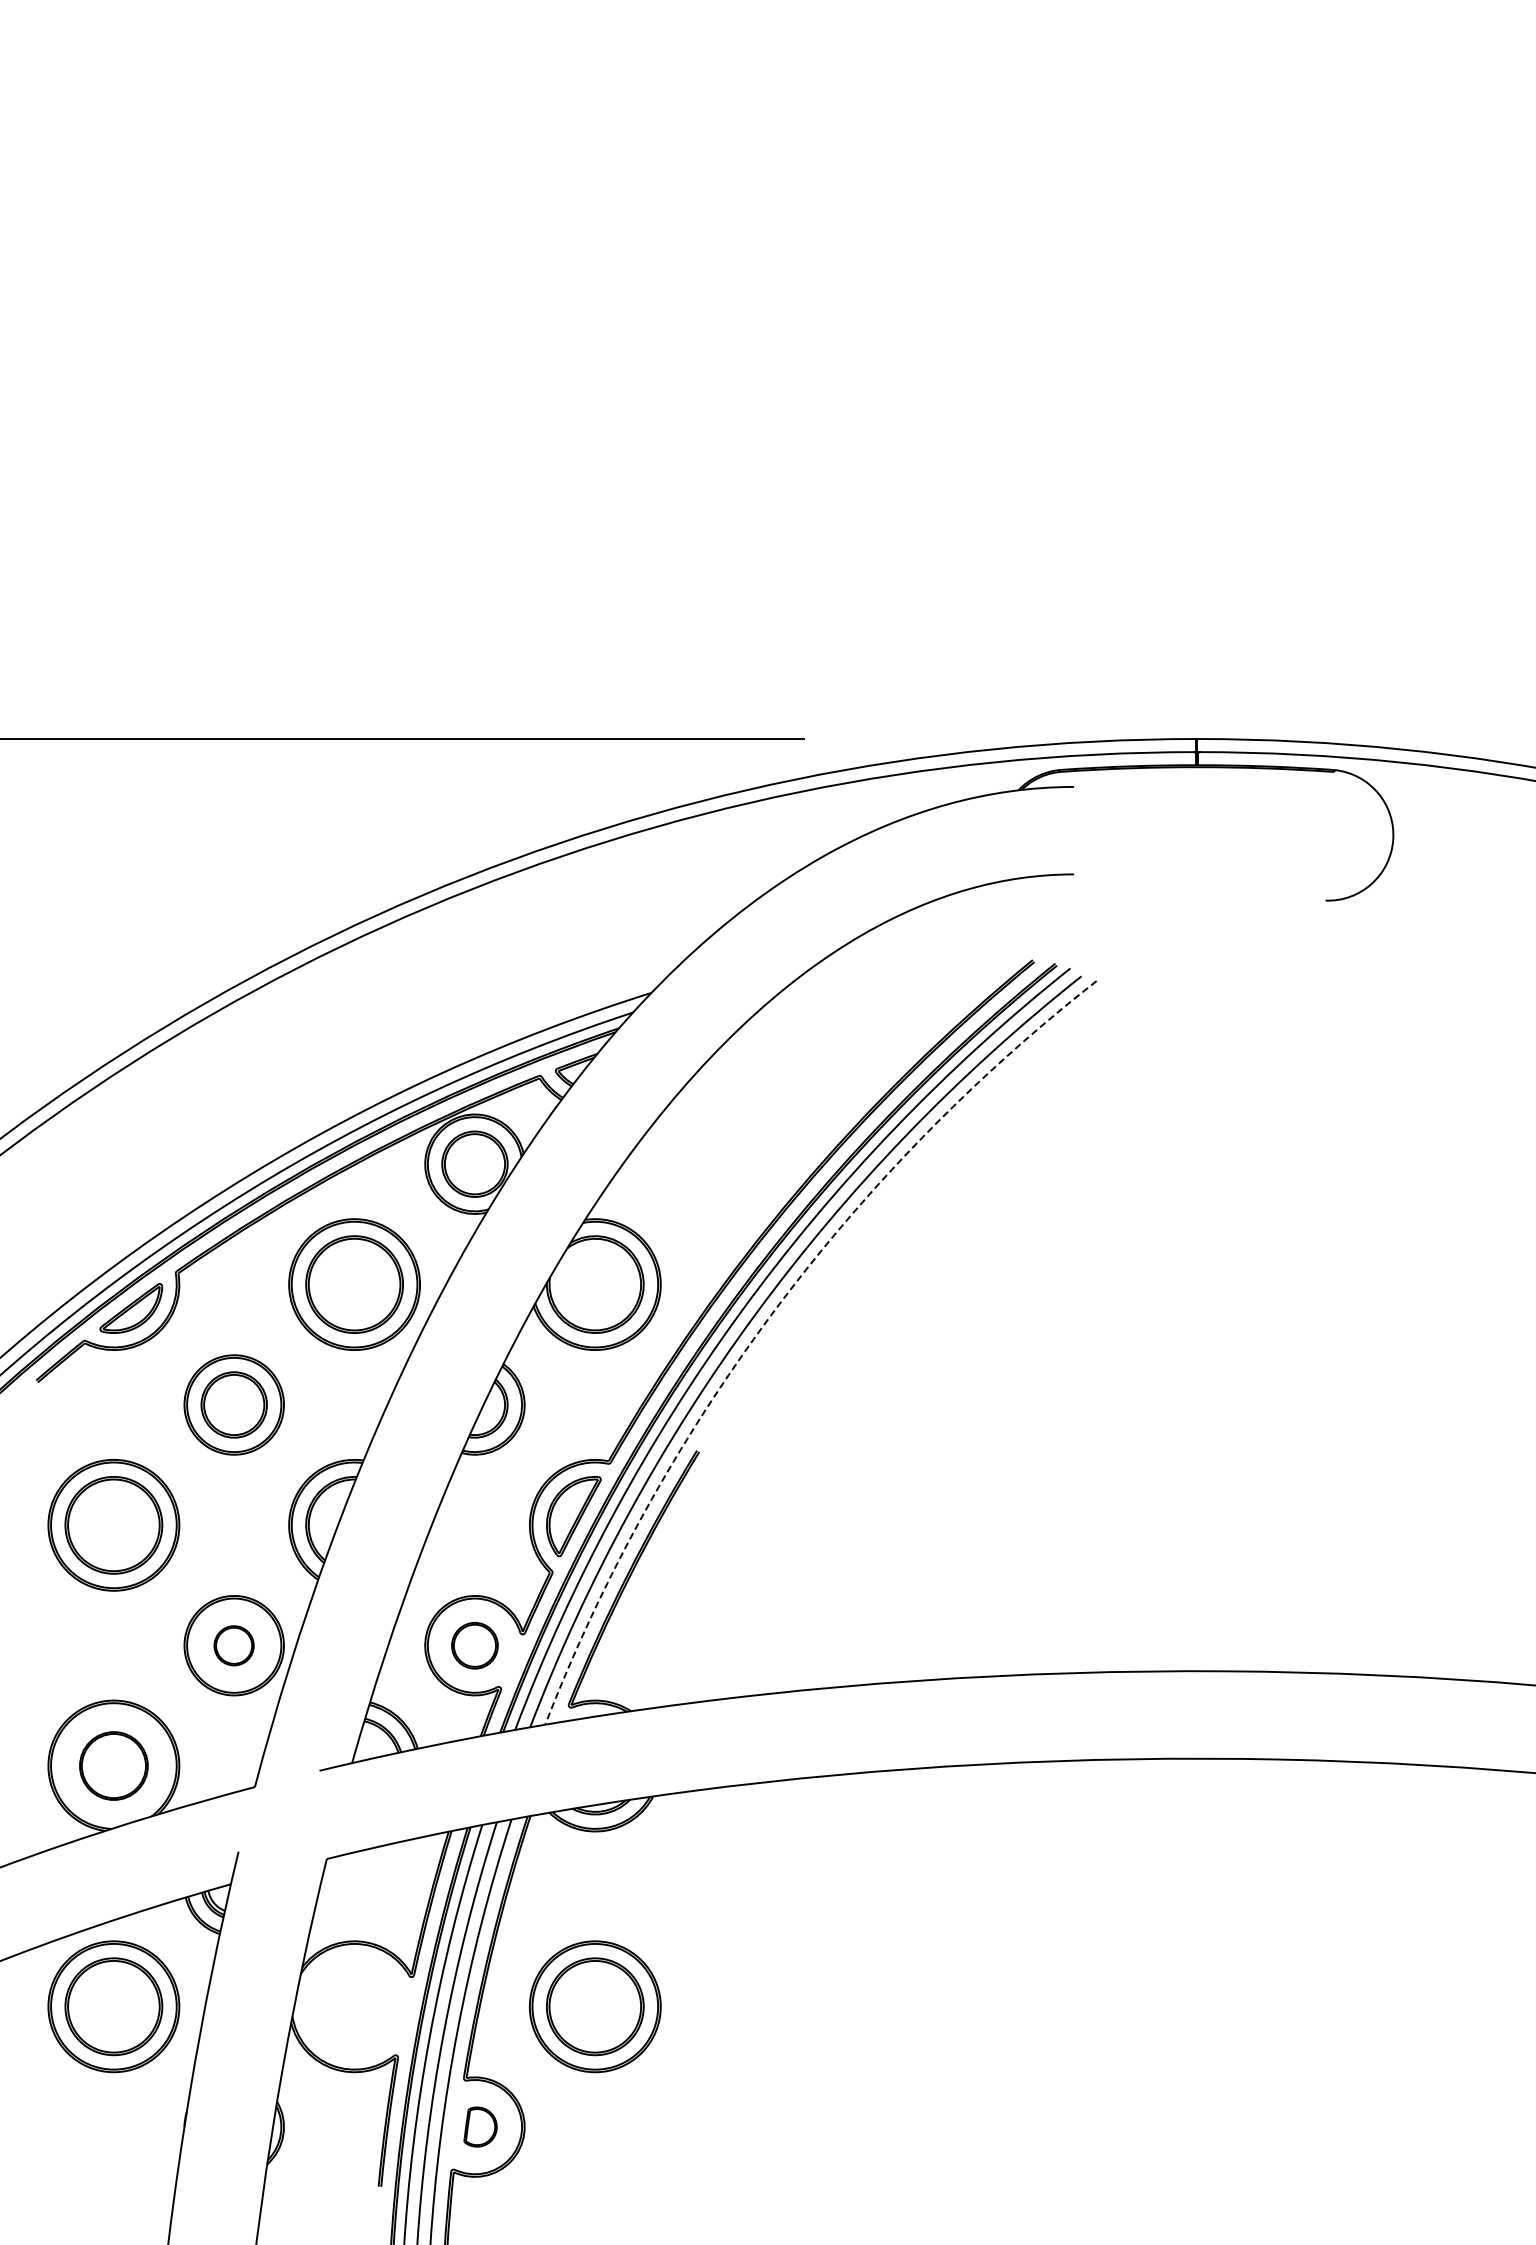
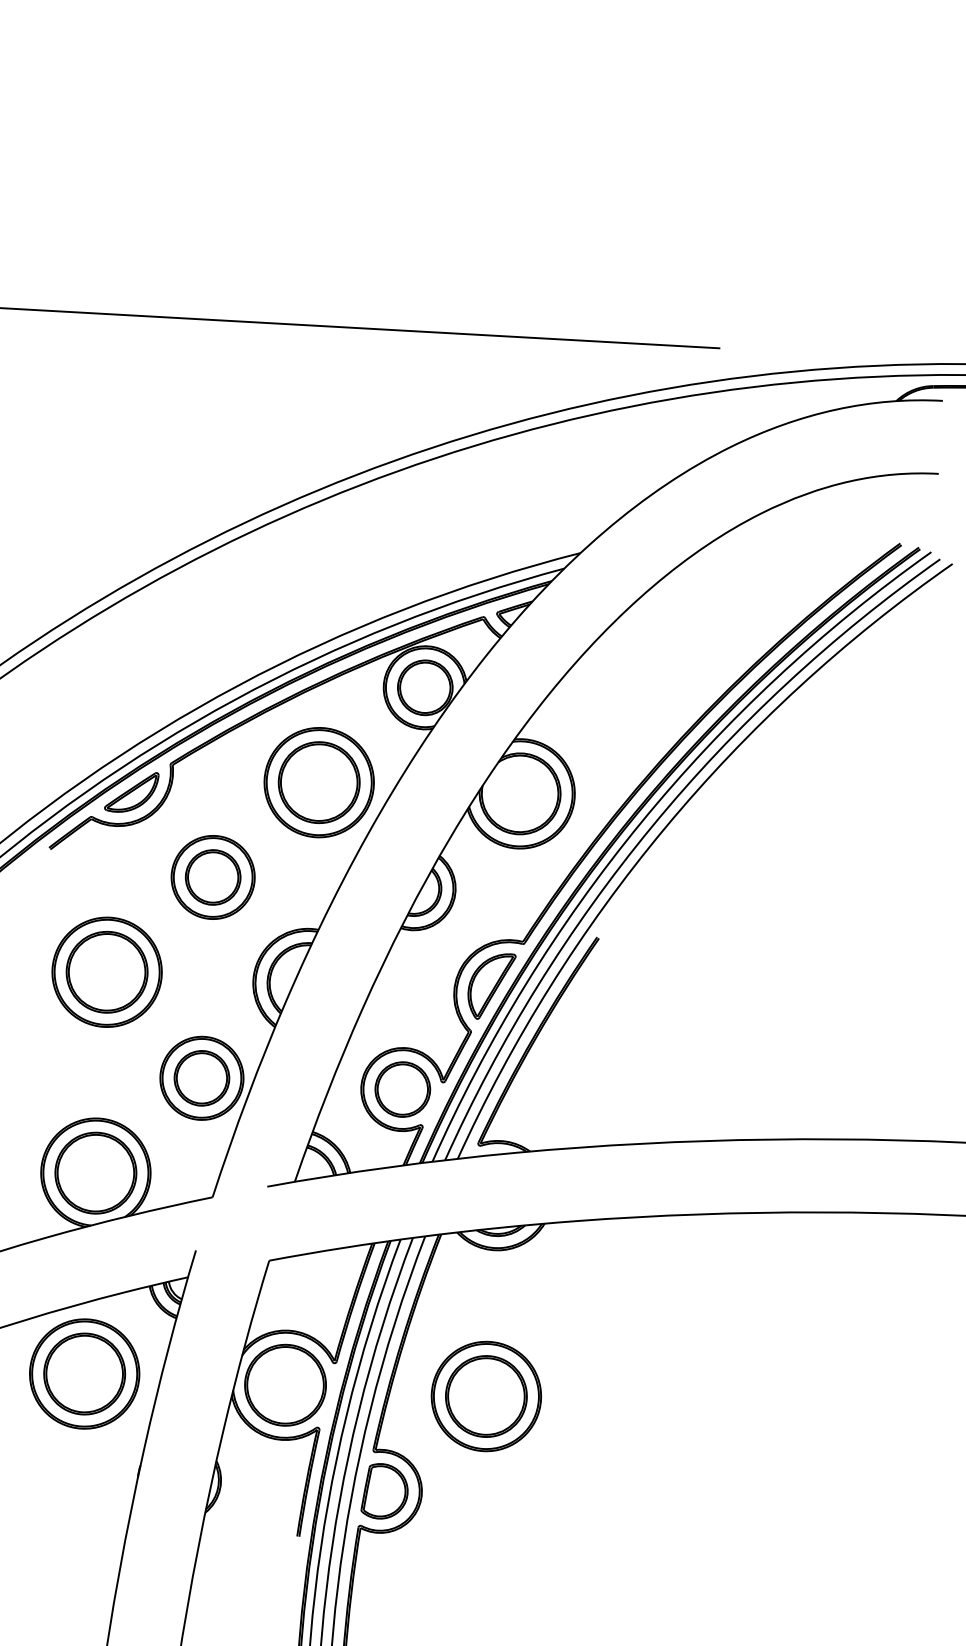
arc: (770, 1315) -> (664, 827), dashed -> solid
part: (233, 1645) -> (201, 1078), size x1.67
part: (474, 1645) -> (402, 1089), size x1.43
part: (113, 1765) -> (95, 1172), size x1.43
part: (354, 2006) -> (285, 1385), added
part: (480, 2126) -> (385, 1491), size x1.67

